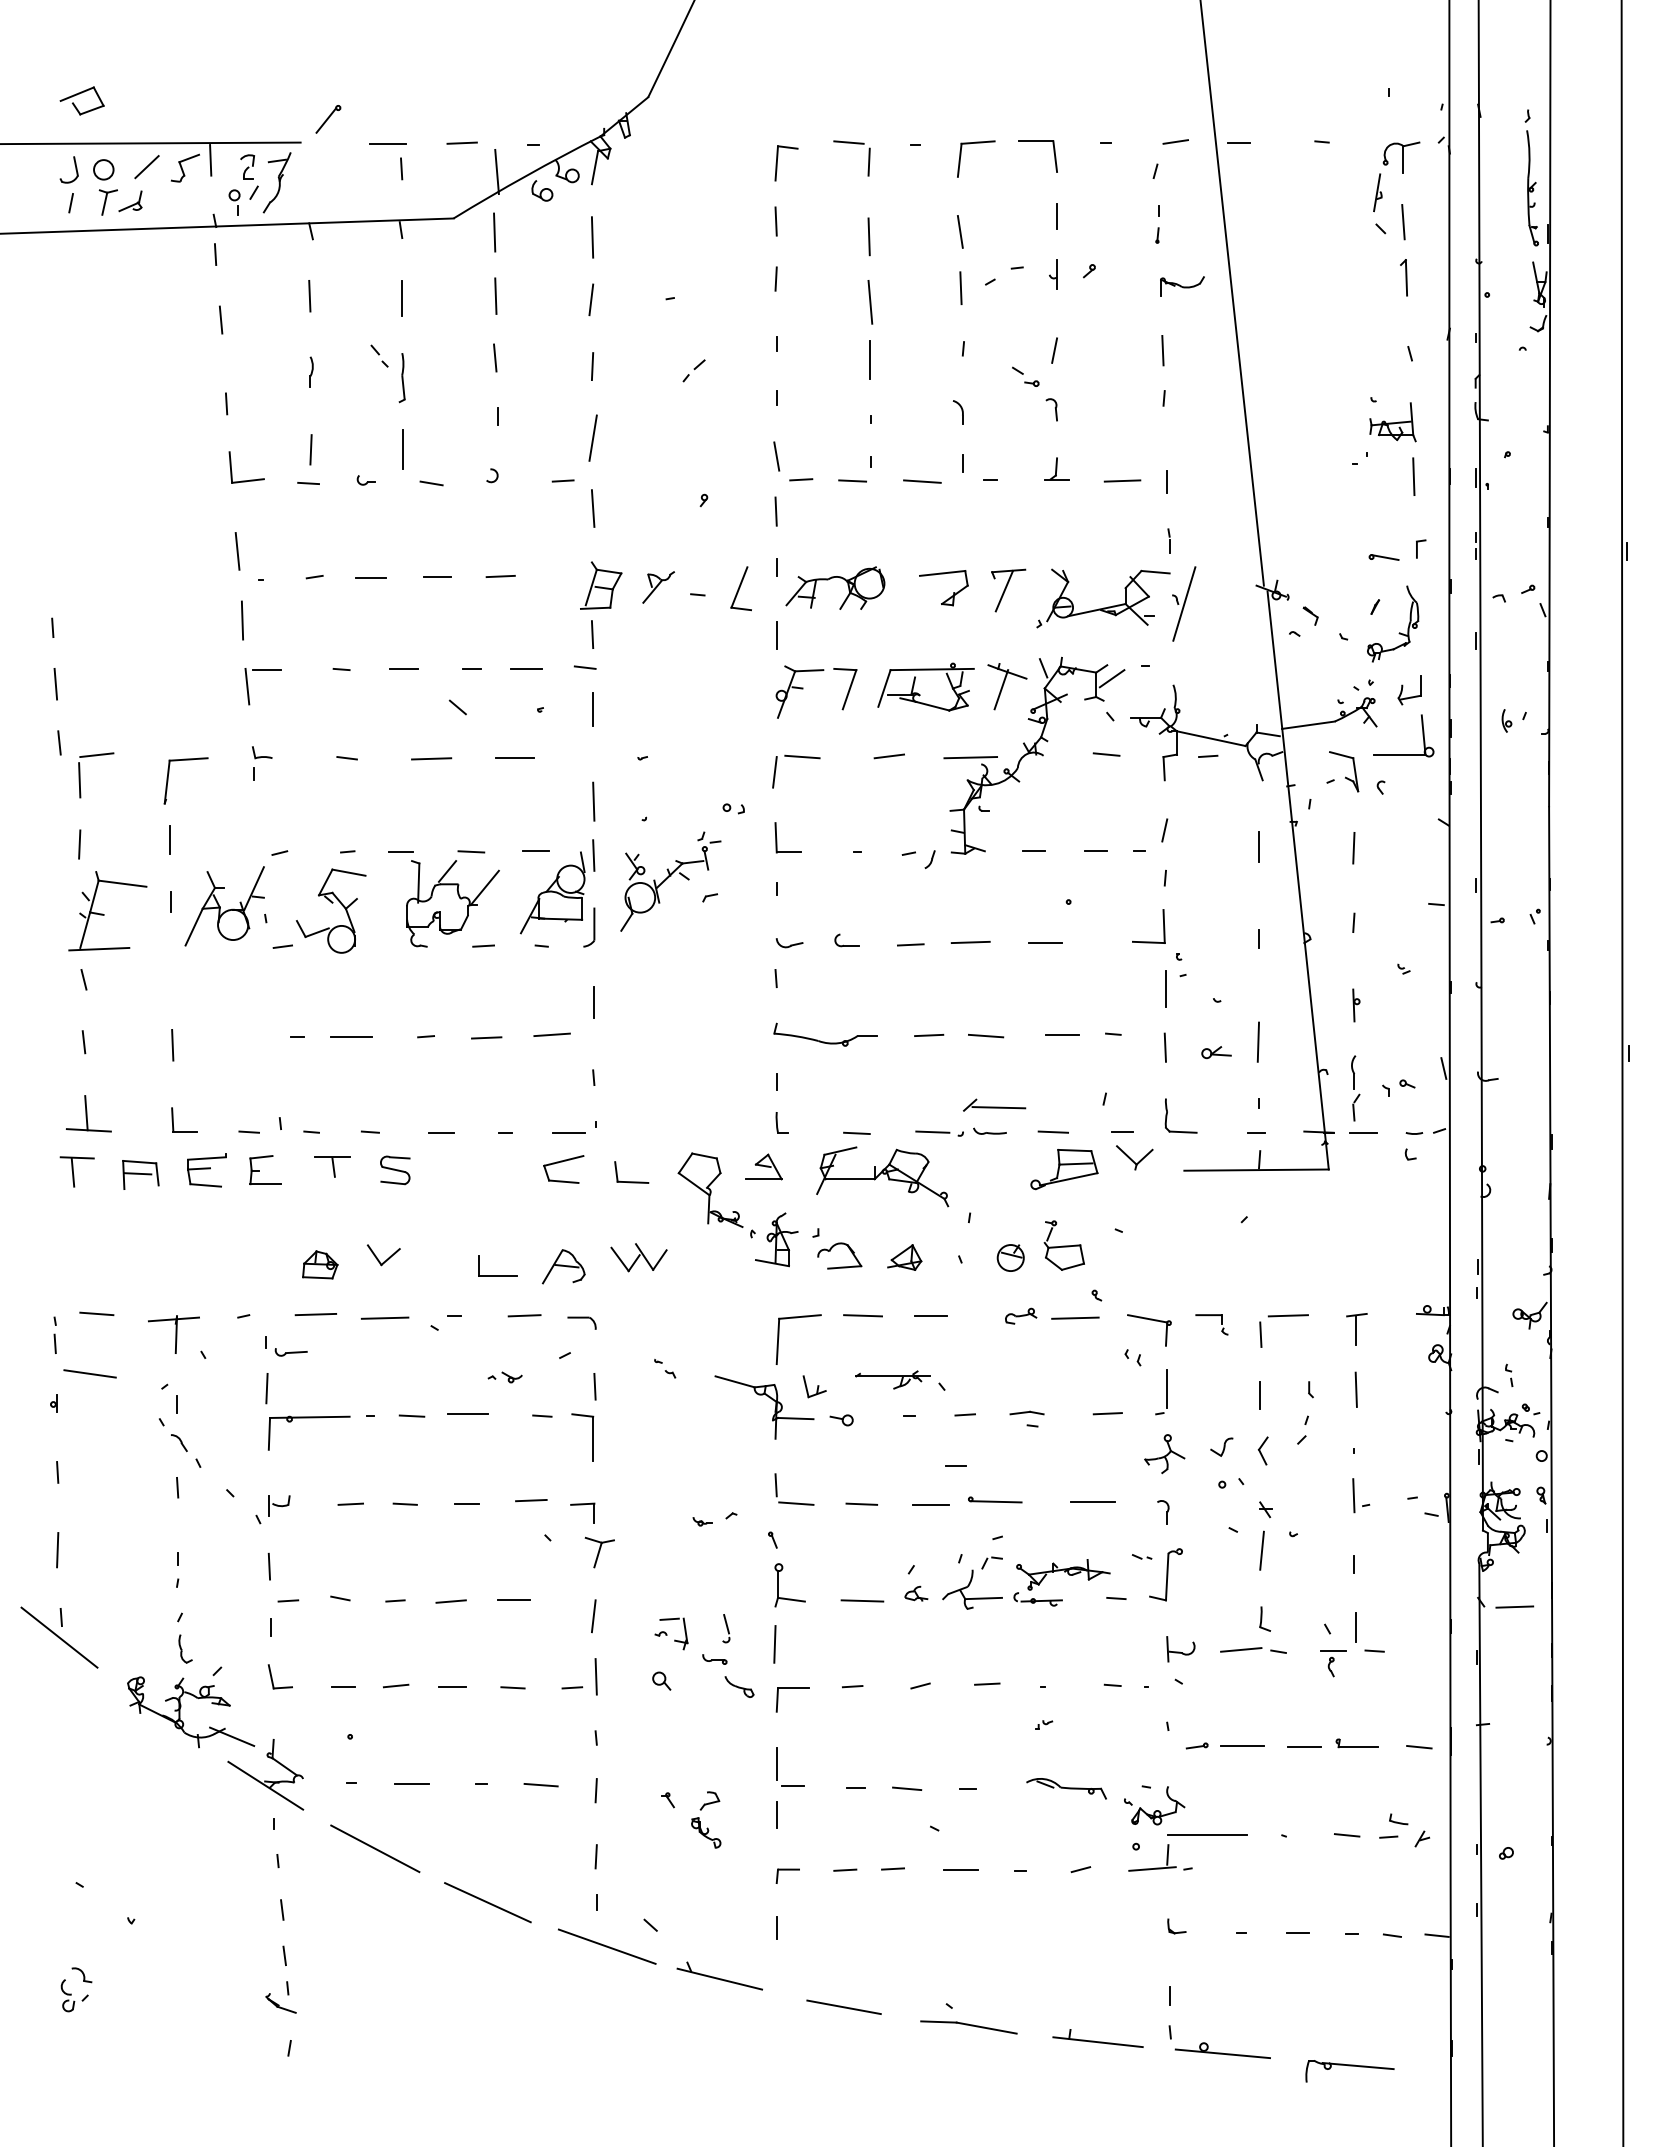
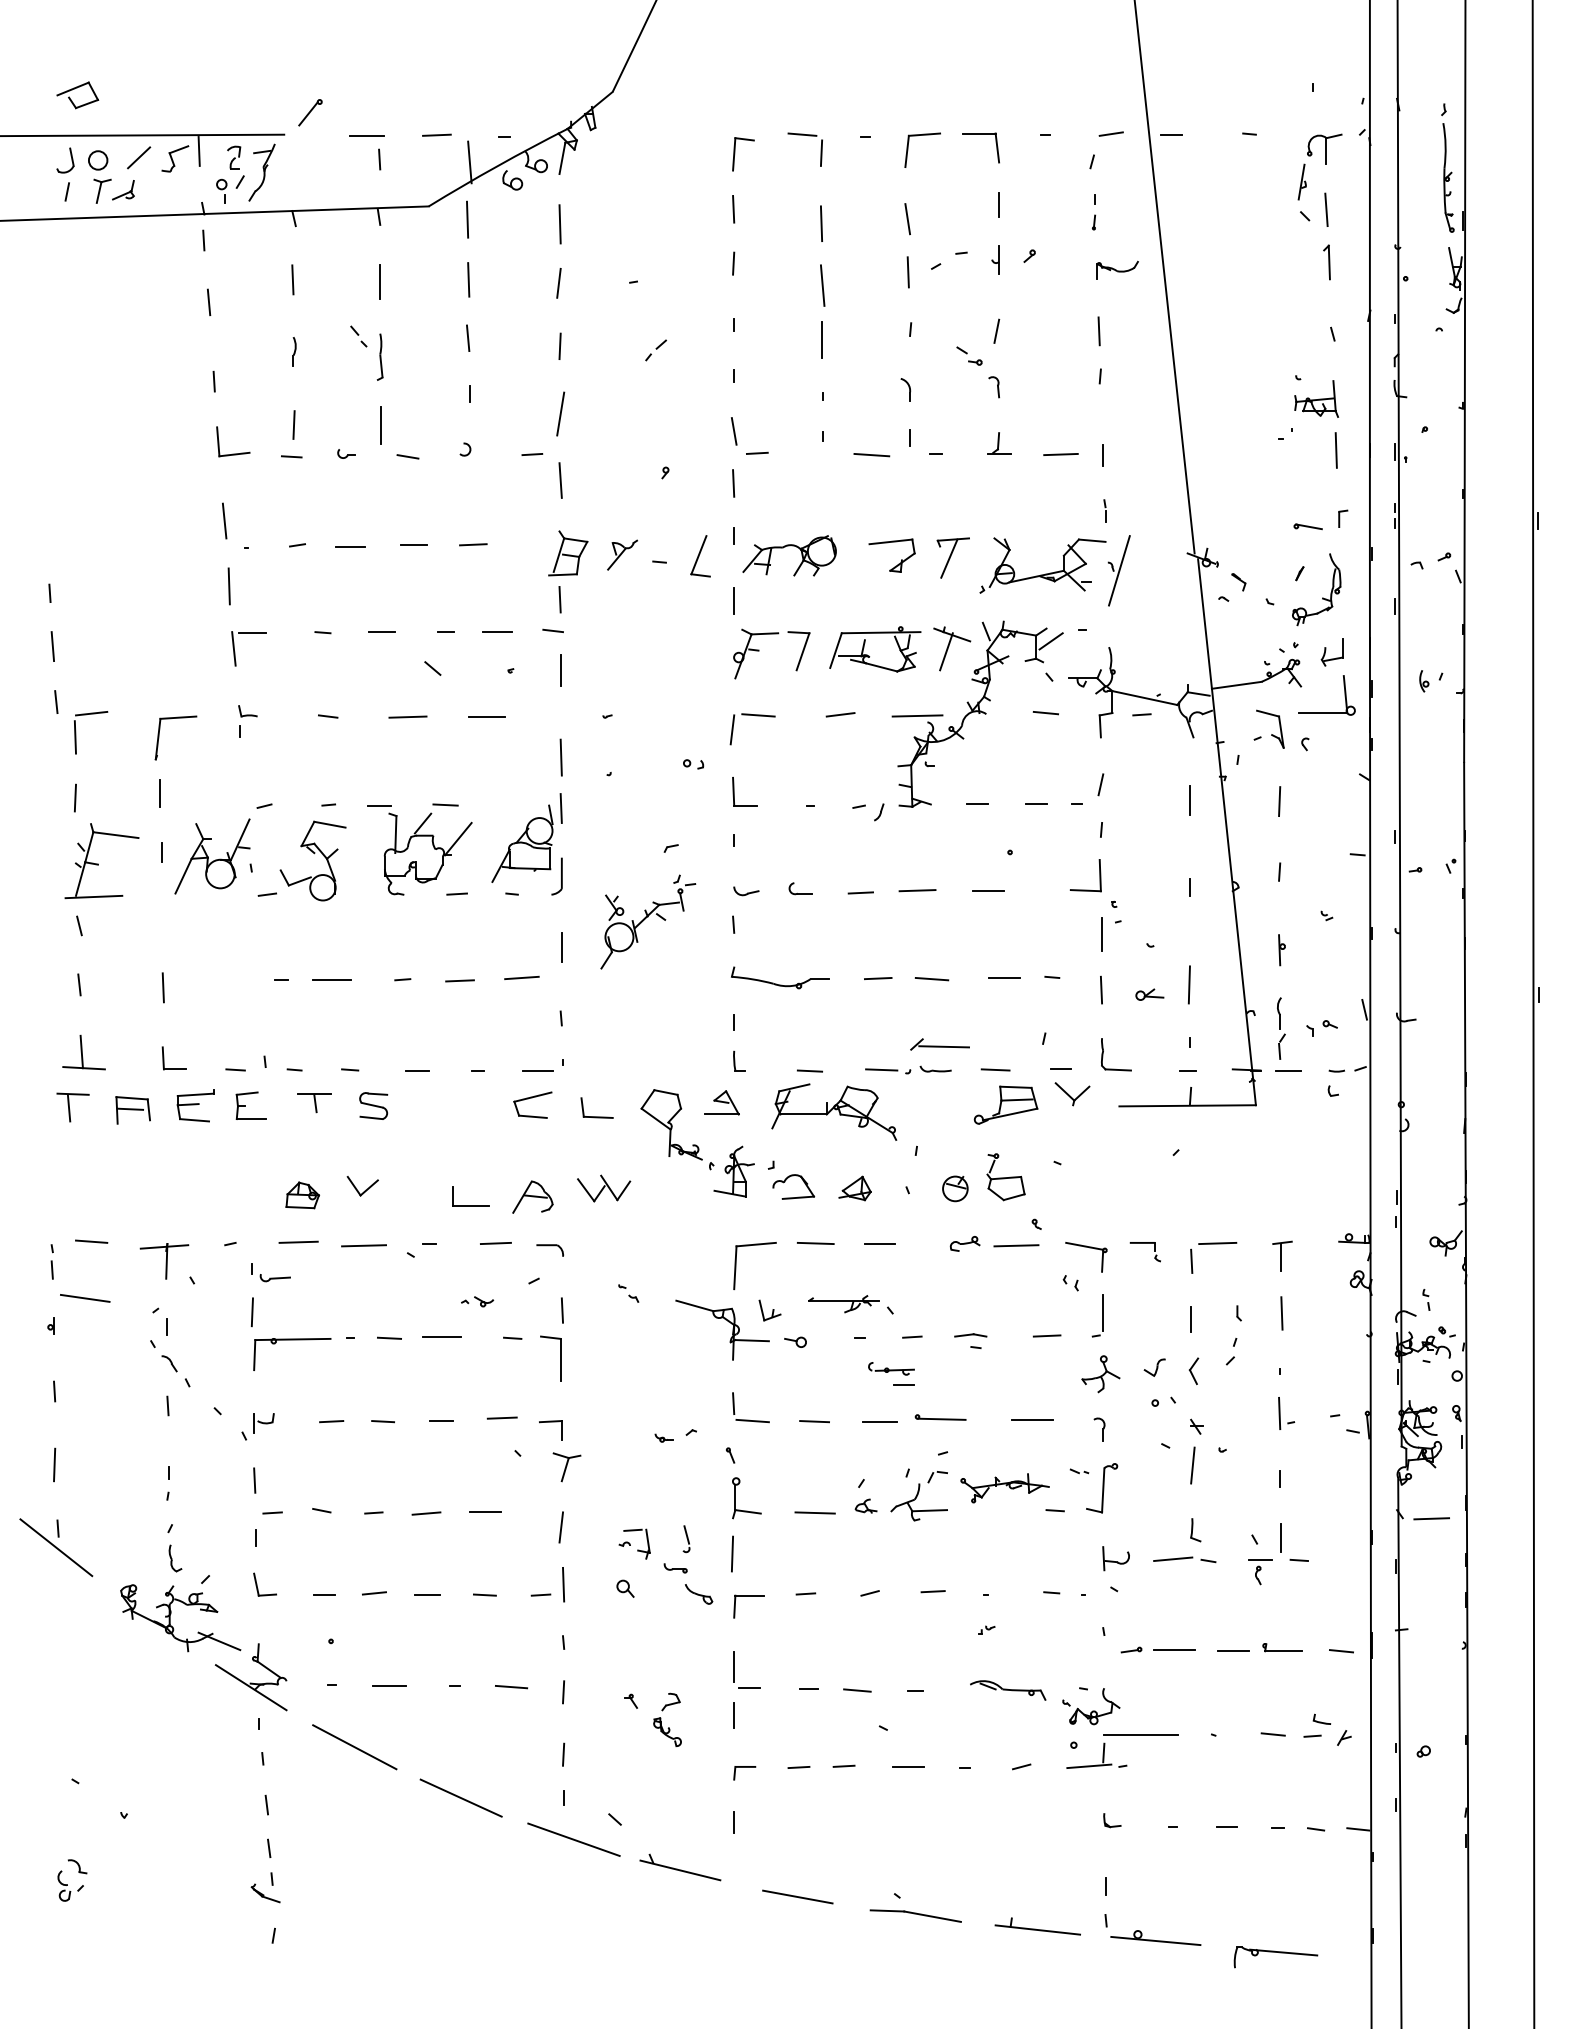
line: (852, 480) -> (805, 454), removed
line: (536, 851) -> (507, 804), removed
part: (670, 881) -> (647, 921), moved
part: (1037, 1599) -> (890, 1368), moved

